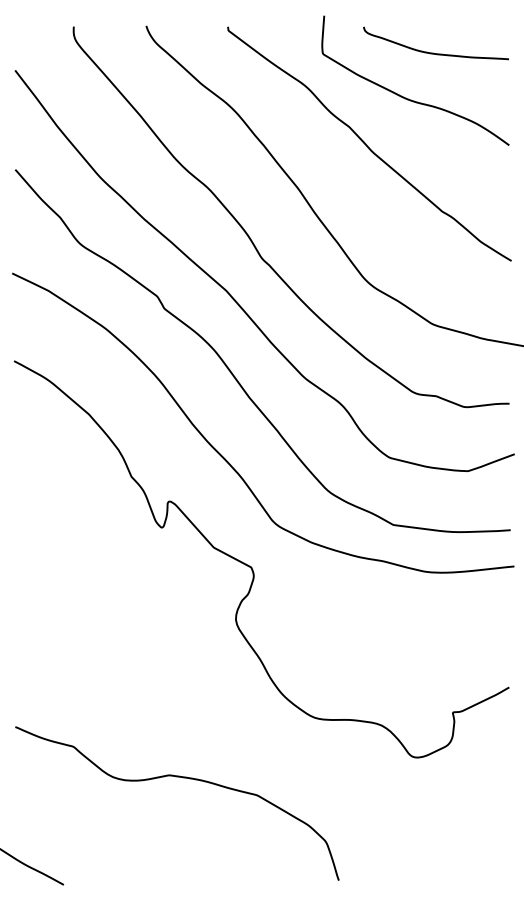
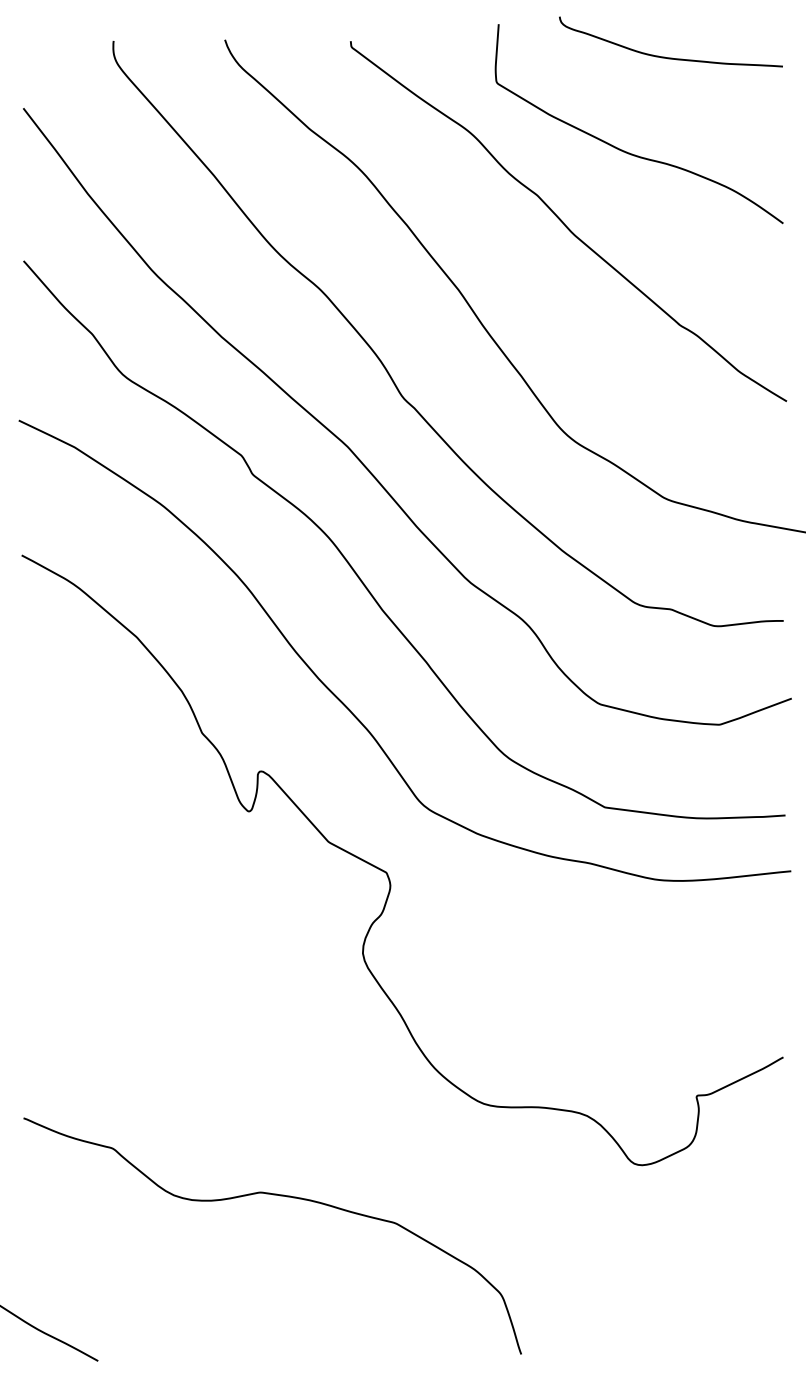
curve: (433, 52) -> (666, 56), moved

